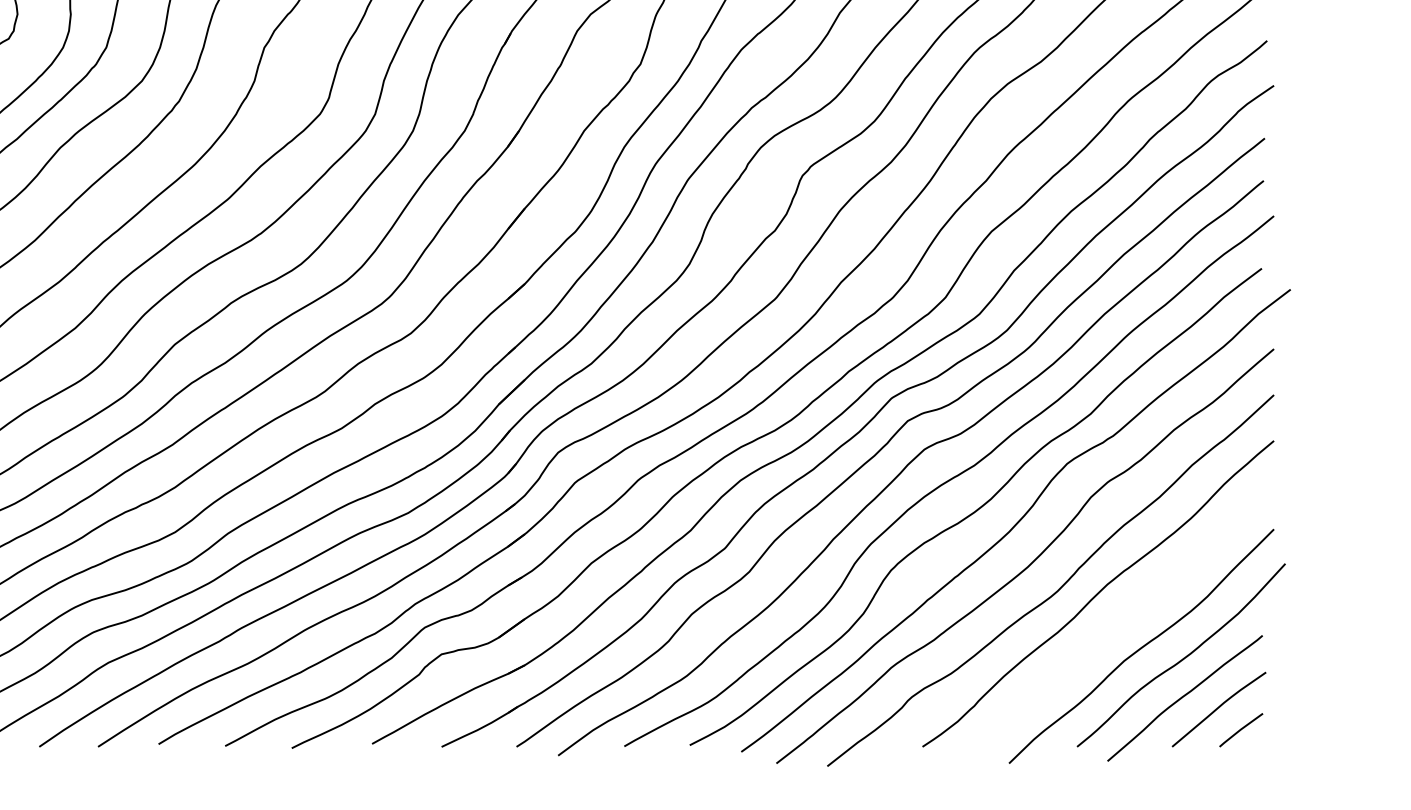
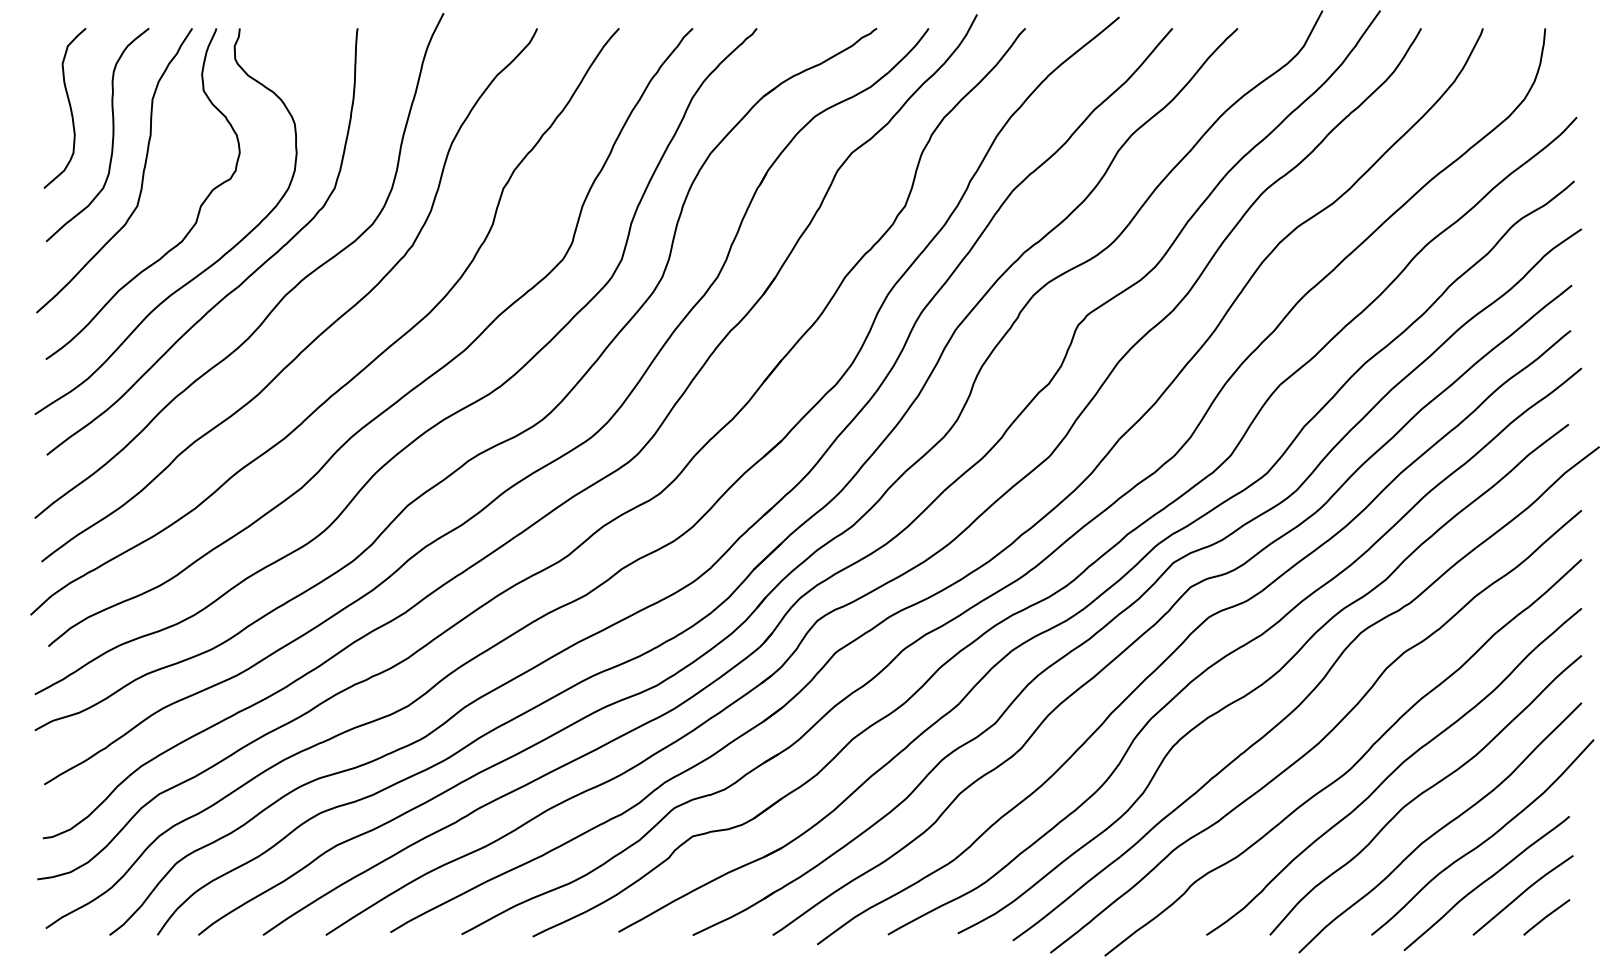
curve: (1125, 614) -> (1423, 793), added

